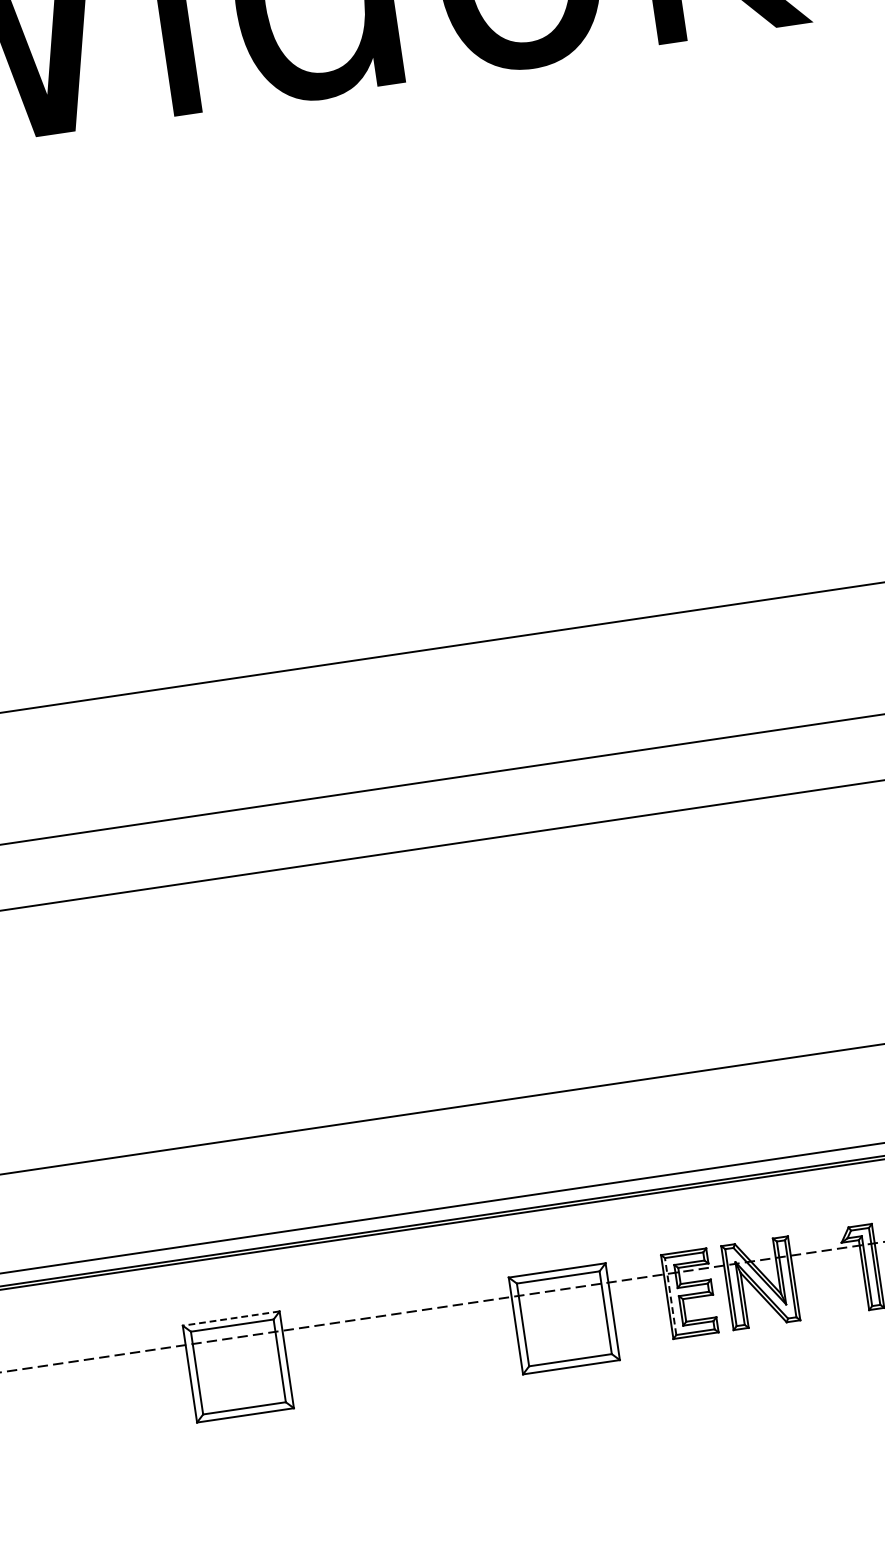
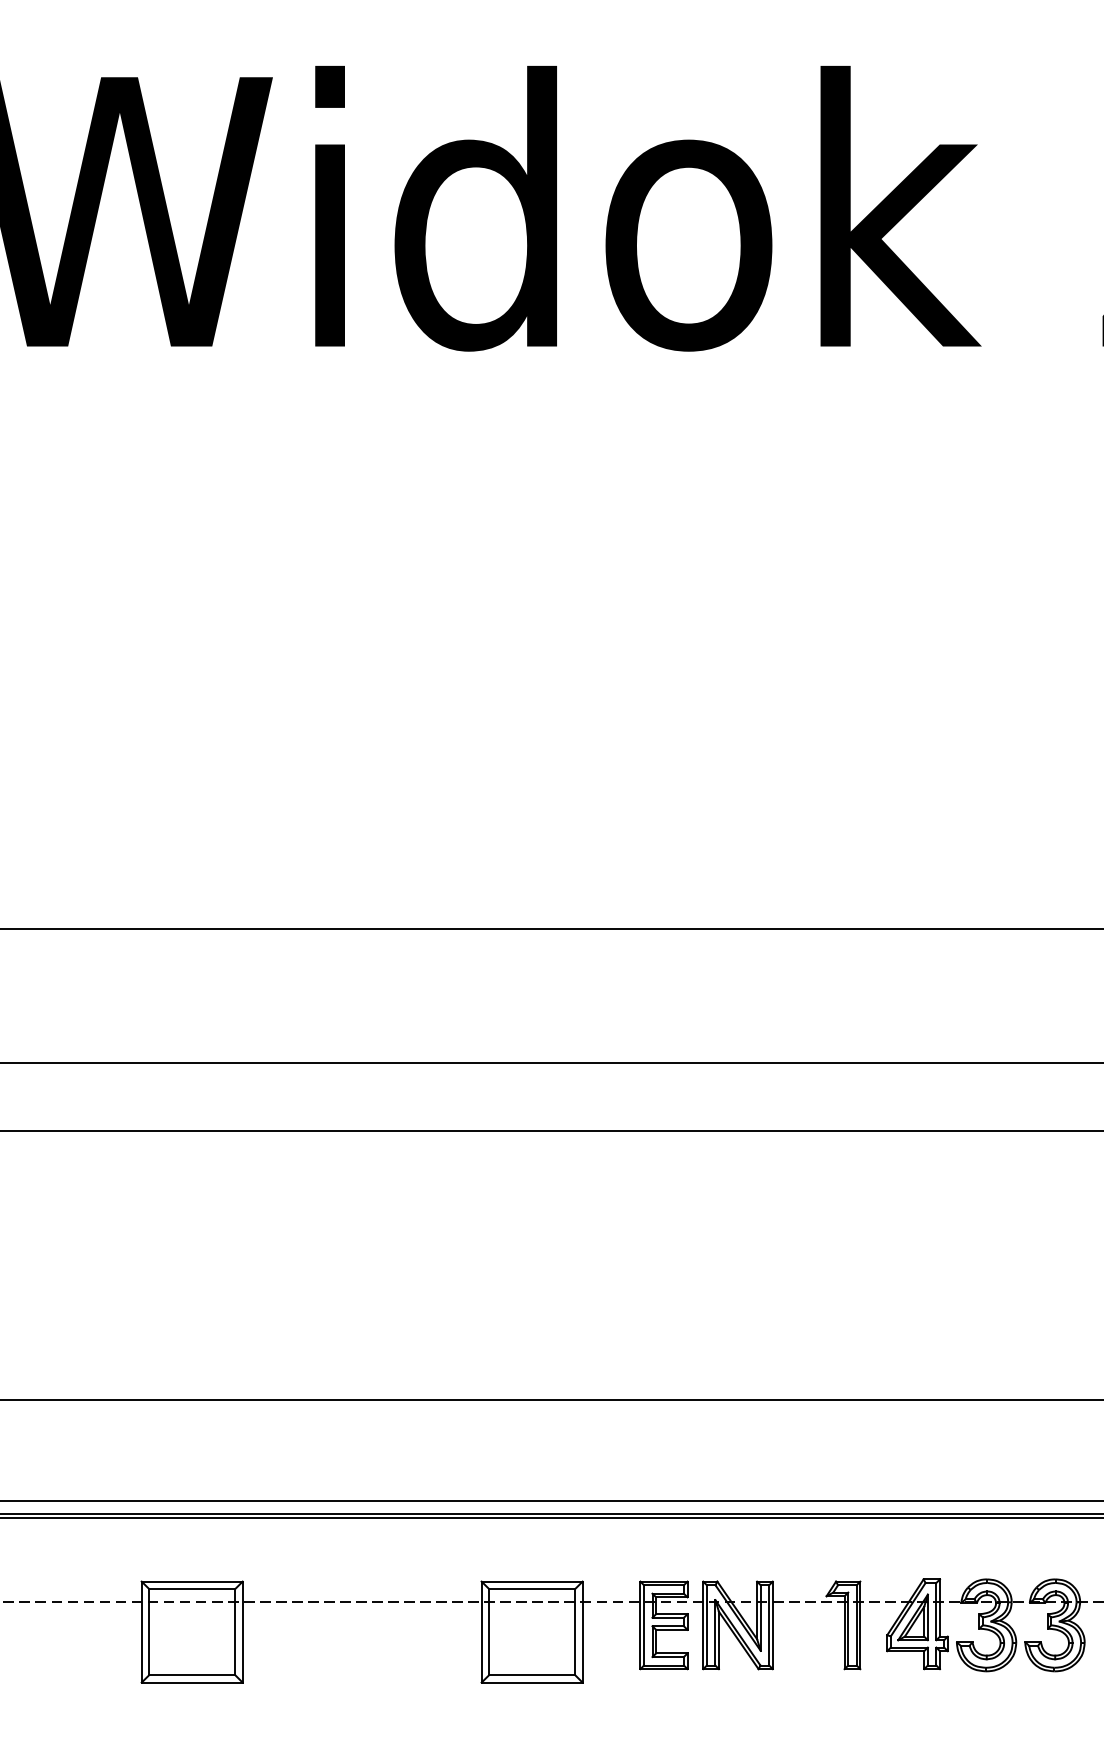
line: (671, 1295) -> (644, 1624), dashed -> solid
line: (230, 1318) -> (191, 1581), dashed -> solid

